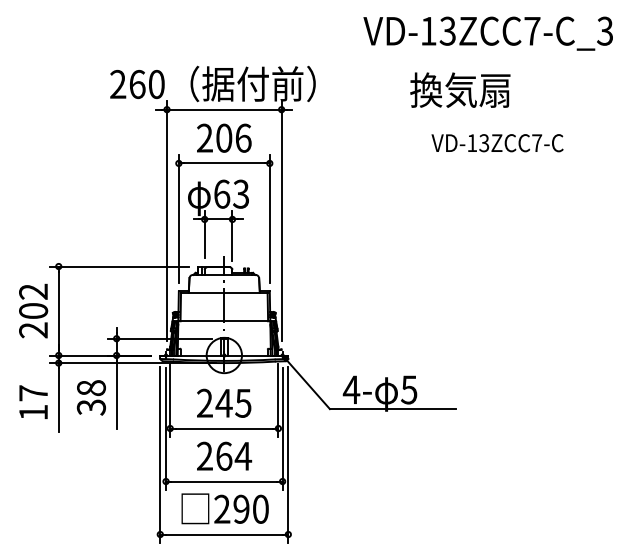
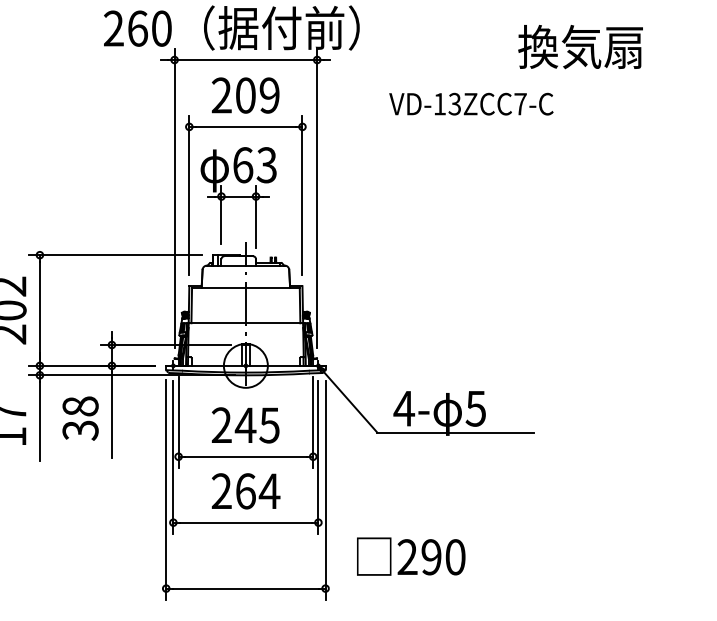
text: (460, 89) -> (580, 46), moved
text: (243, 137) -> (269, 94), 206 -> 209
text: (497, 143) -> (471, 104), moved
text: (224, 508) -> (410, 556), moved

